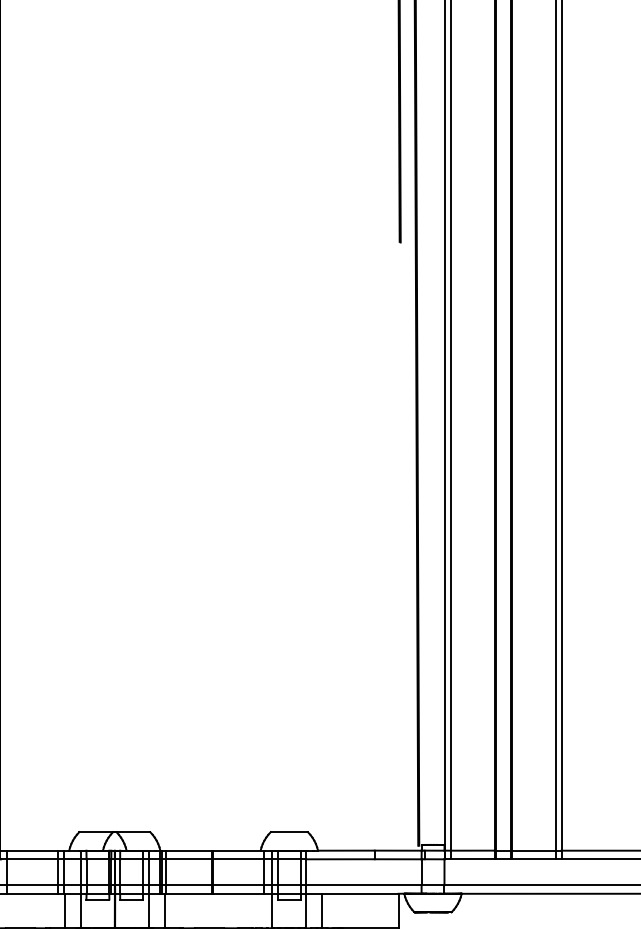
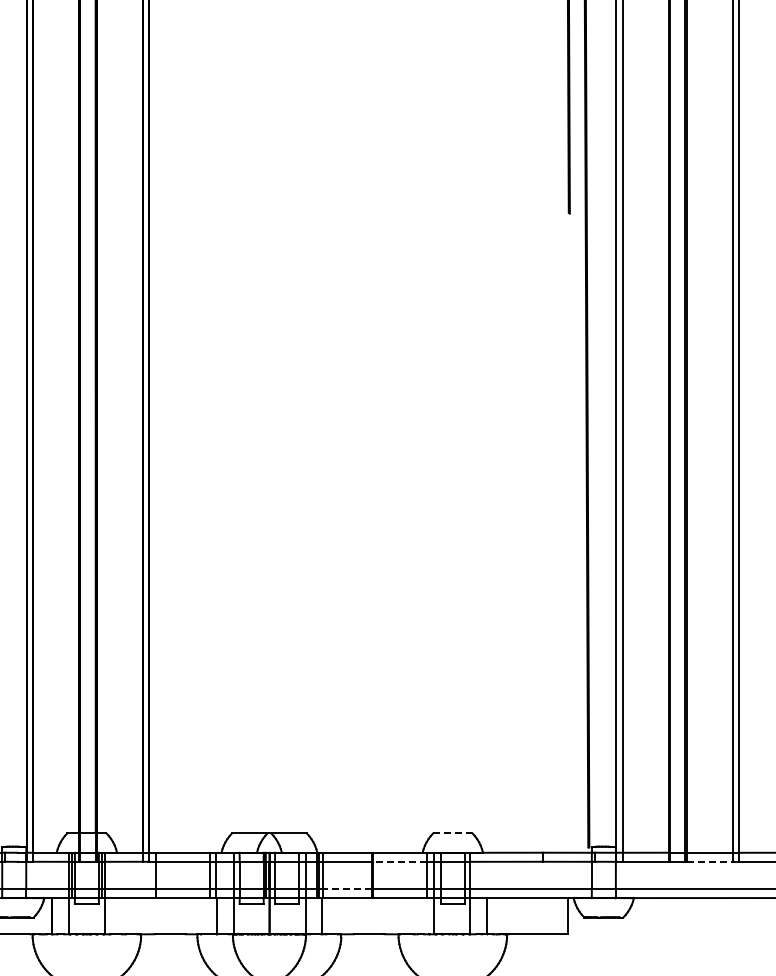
line: (289, 832) -> (452, 833), solid -> dashed
line: (238, 858) -> (399, 861), solid -> dashed
line: (534, 858) -> (710, 861), solid -> dashed
line: (188, 884) -> (346, 888), solid -> dashed

